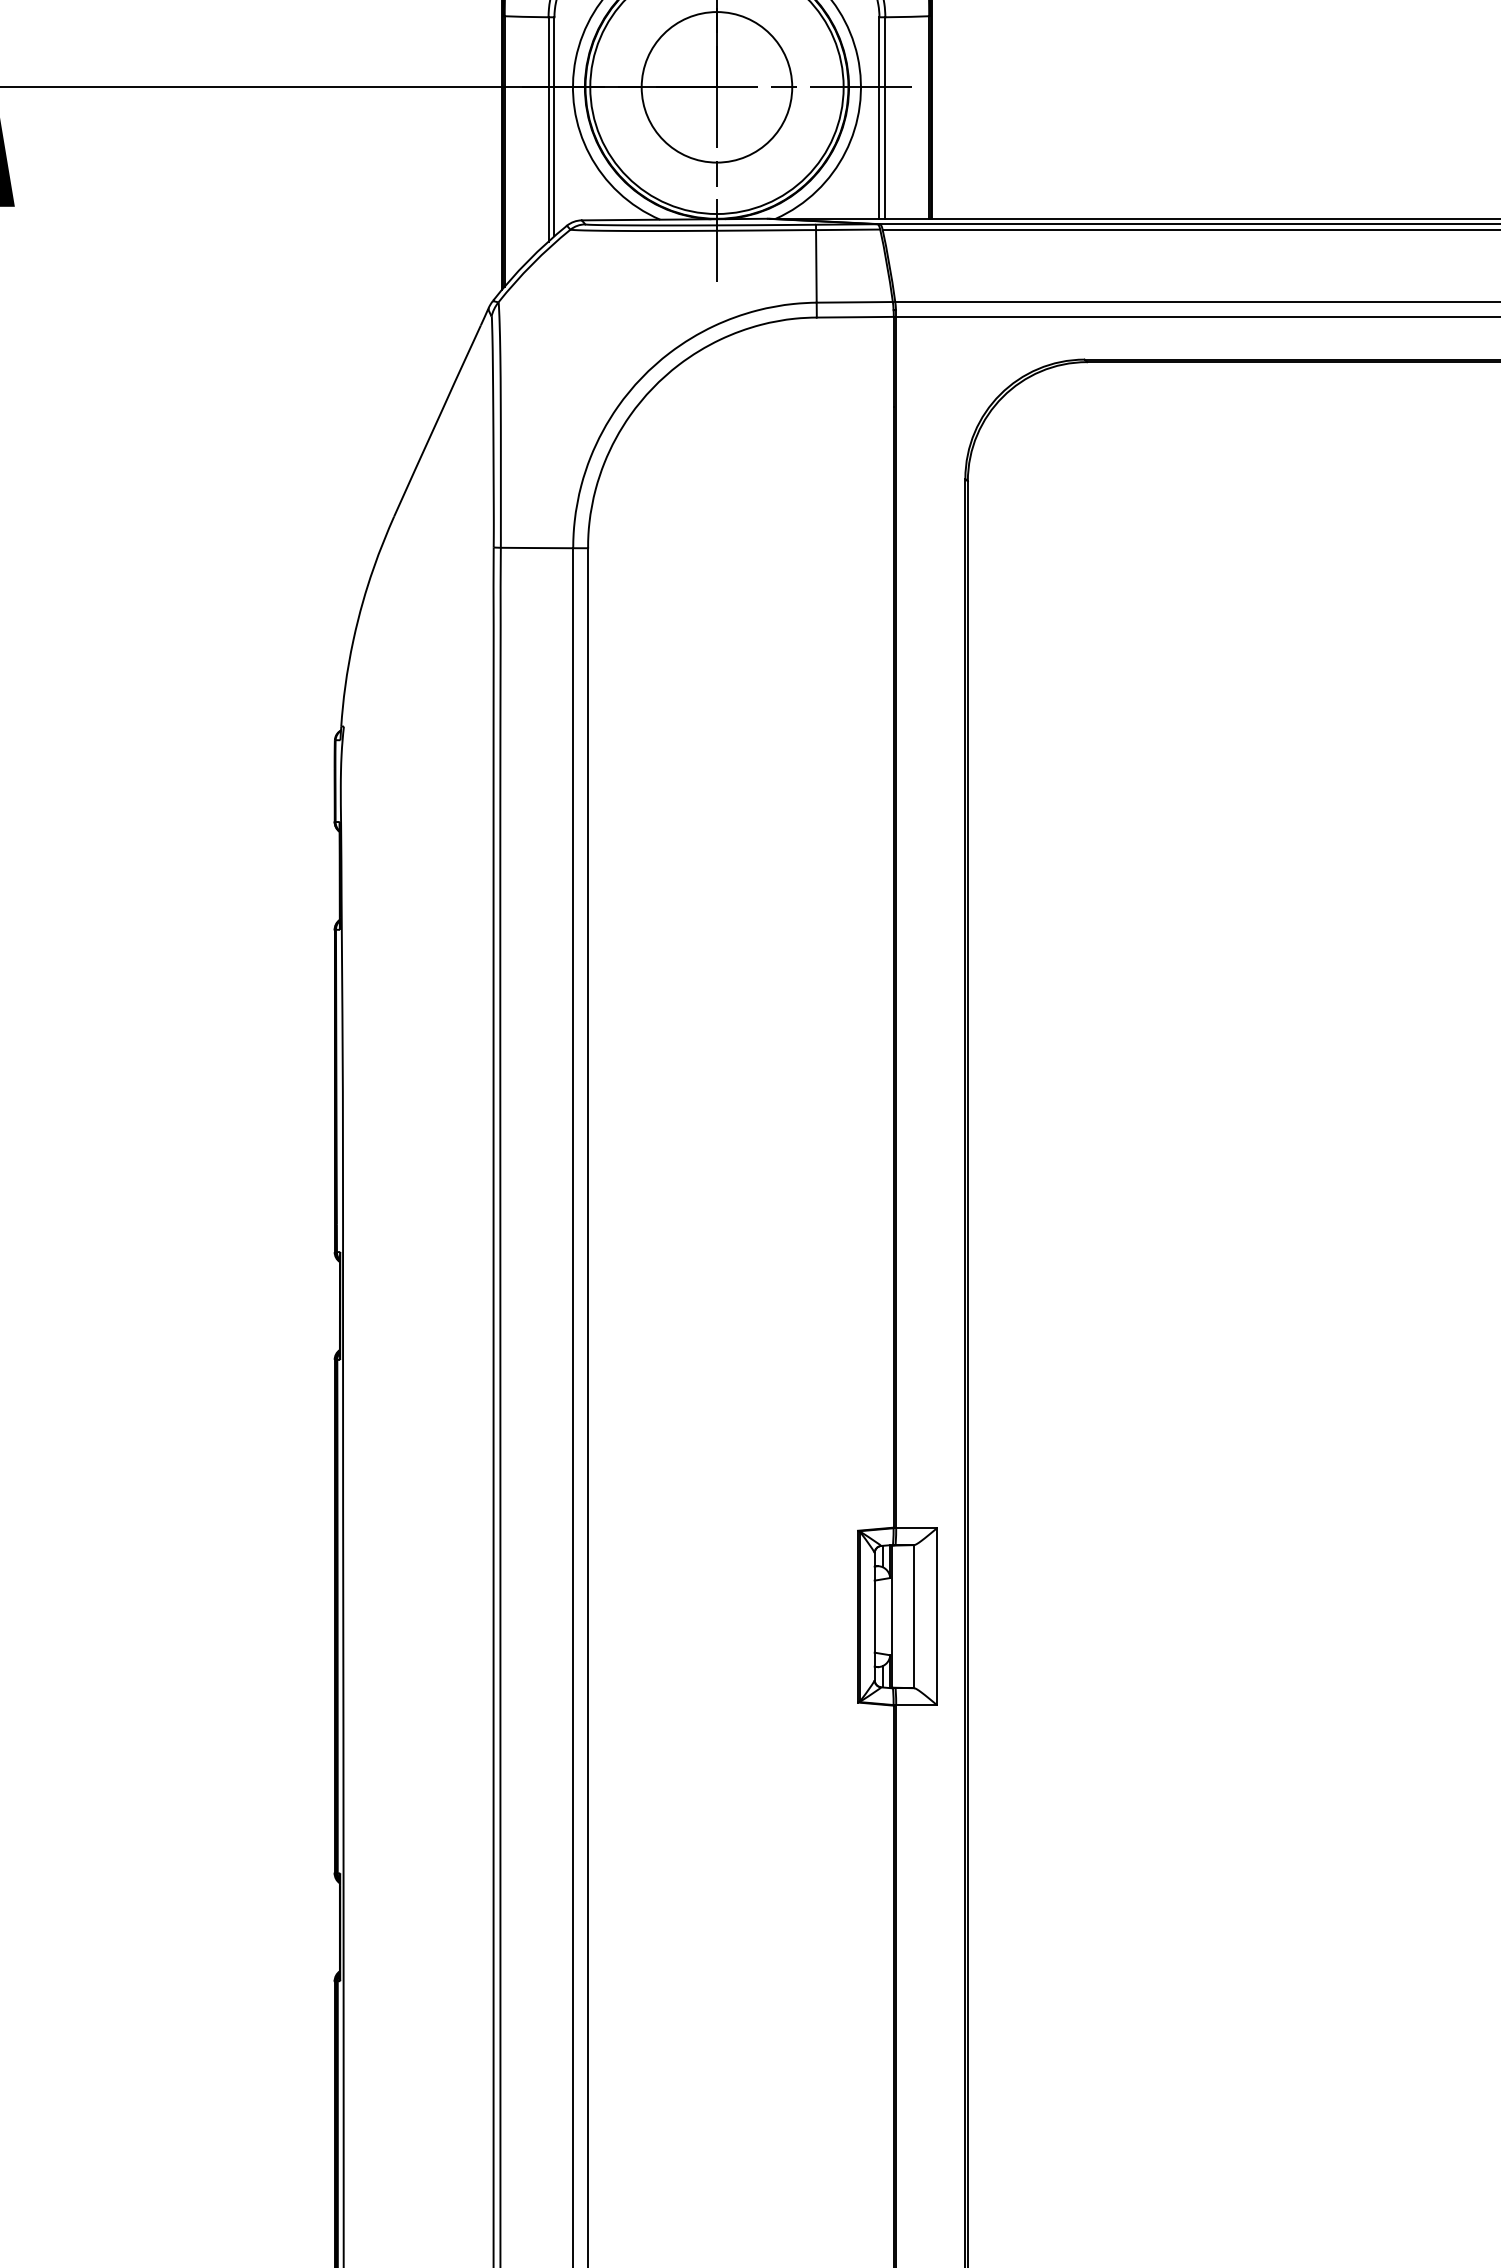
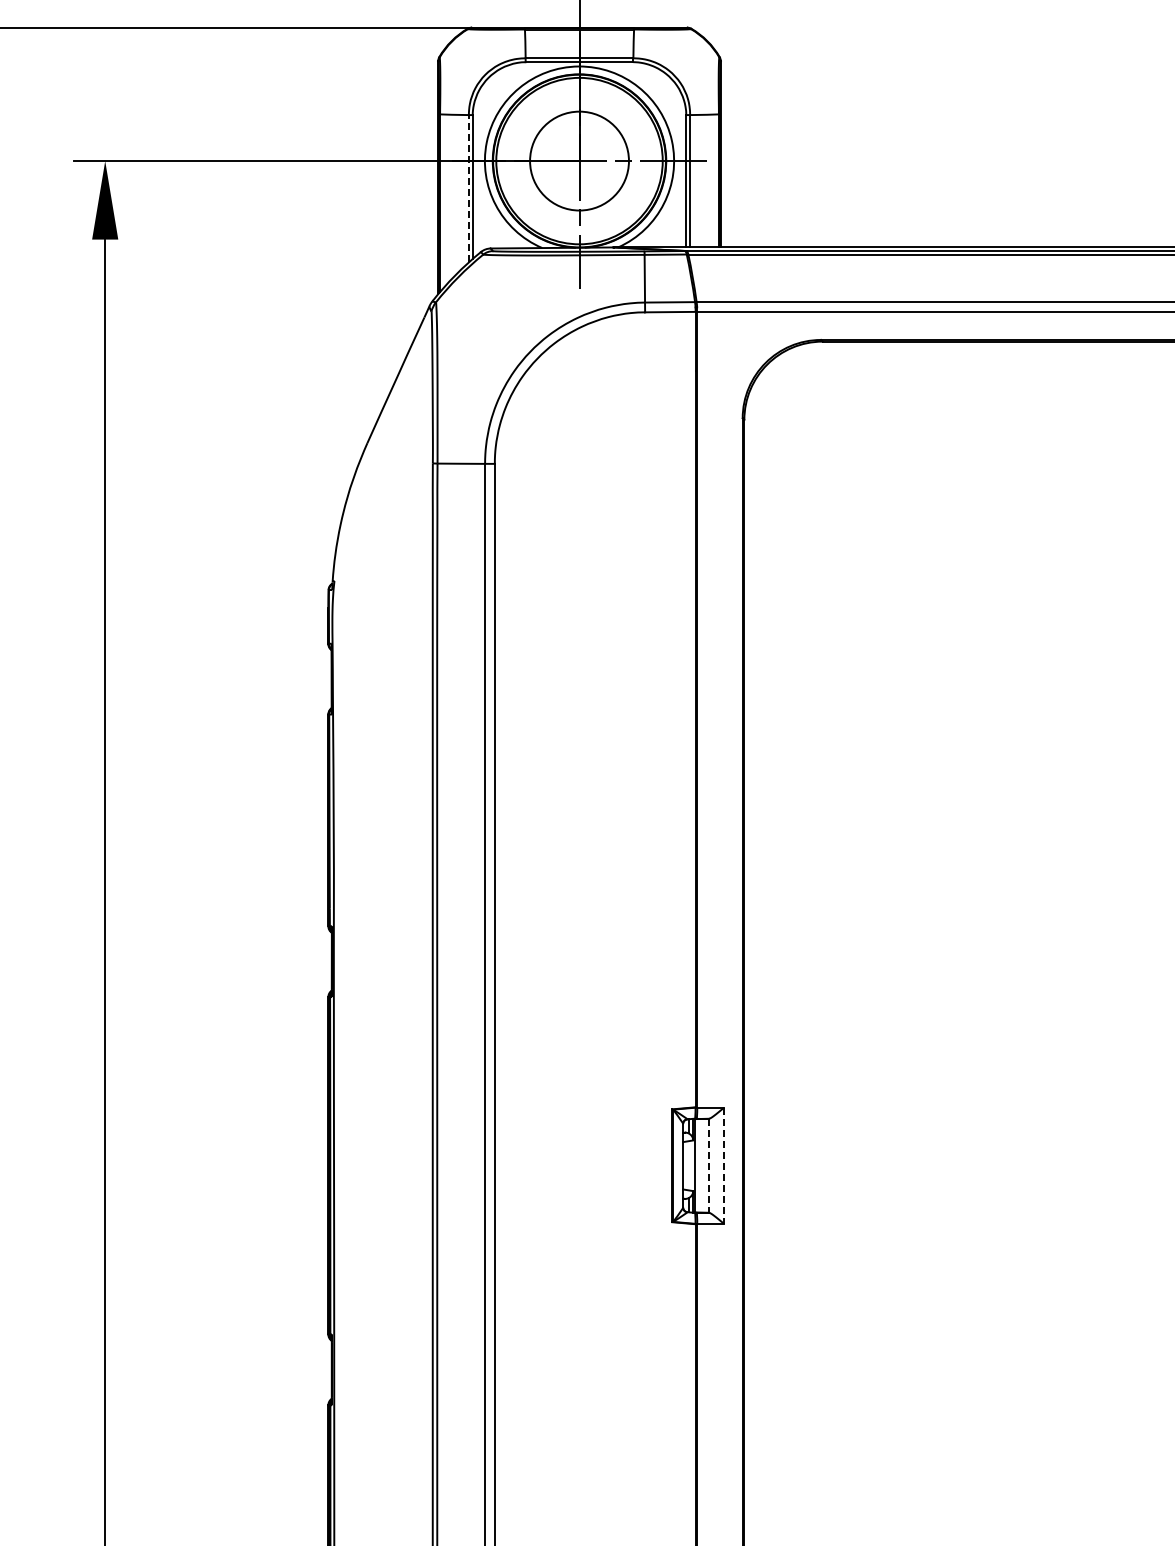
line: (547, 129) -> (468, 188), solid -> dashed
line: (936, 1616) -> (723, 1165), solid -> dashed
line: (914, 1617) -> (709, 1166), solid -> dashed

